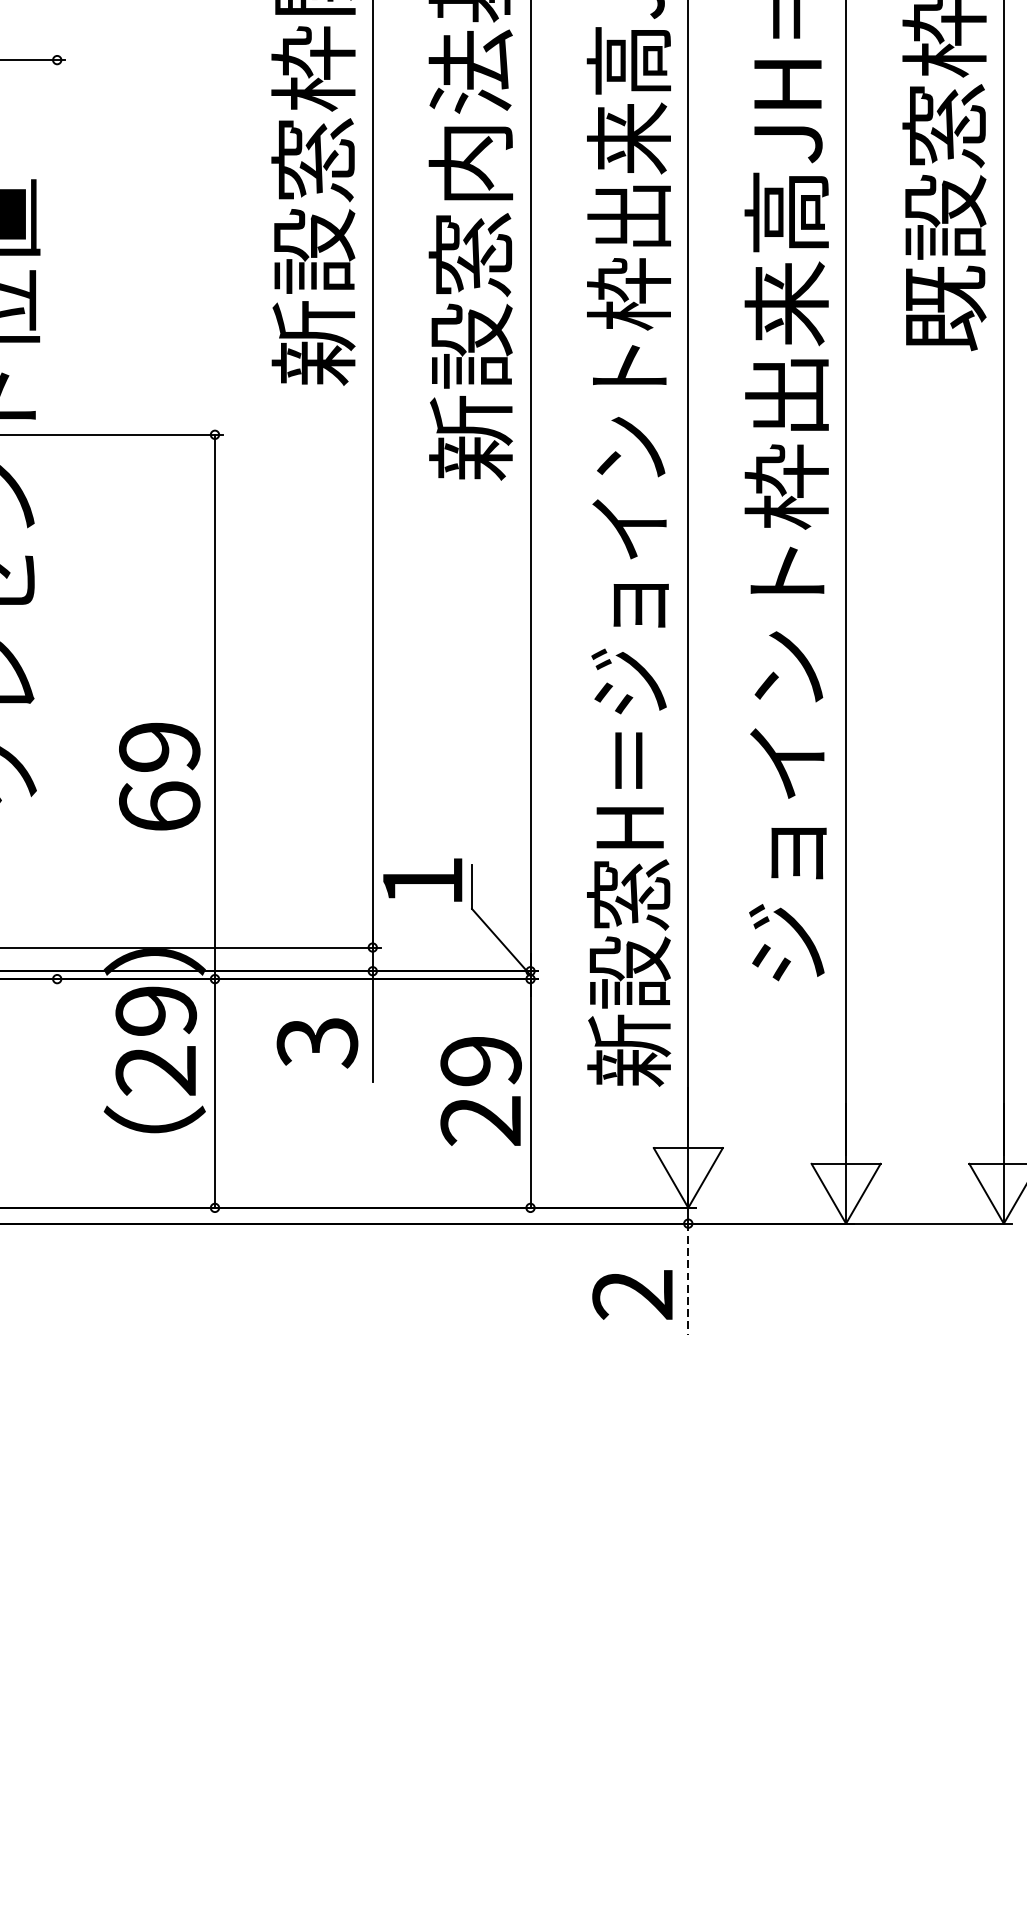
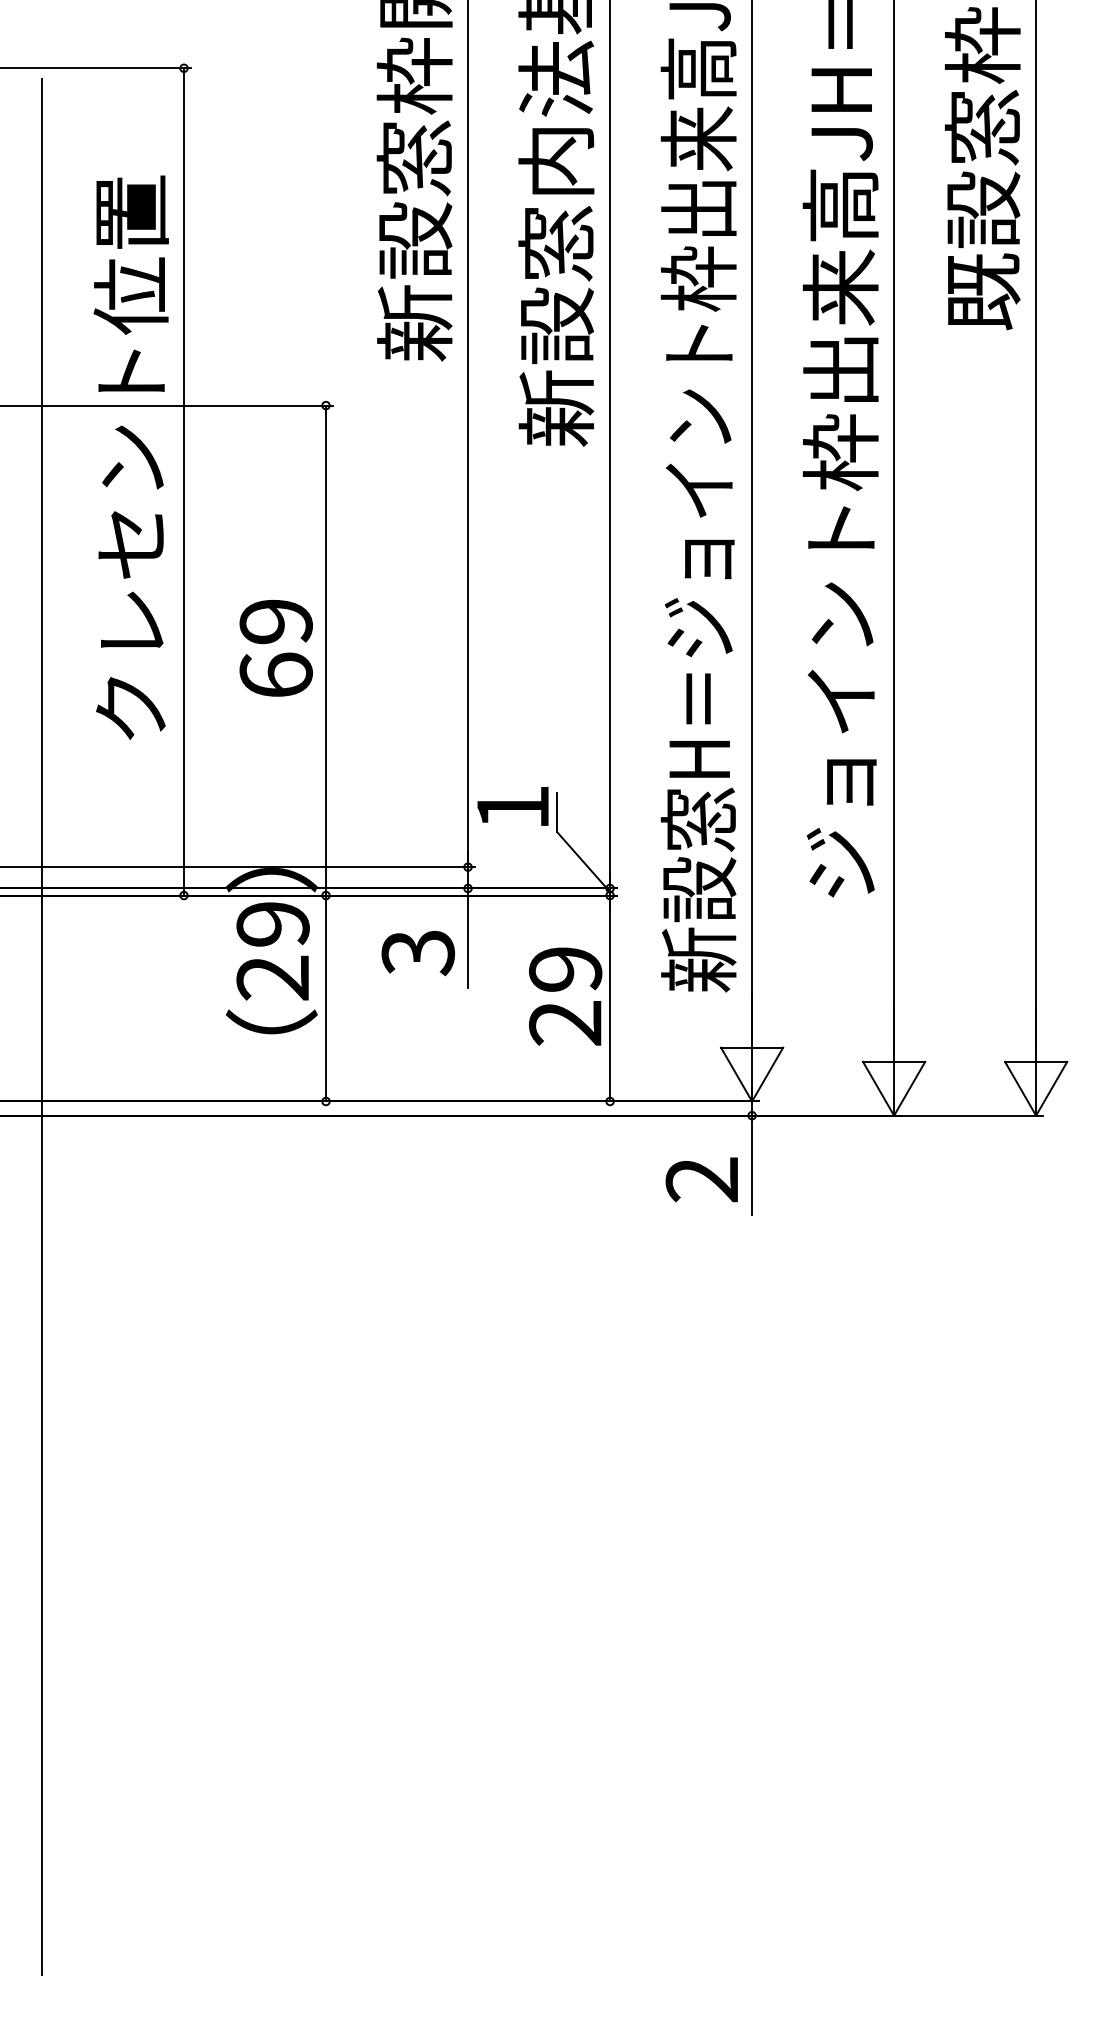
line: (57, 519) -> (184, 481), added
text: (158, 776) -> (275, 648), moved
line: (688, 1279) -> (752, 1165), dashed -> solid

